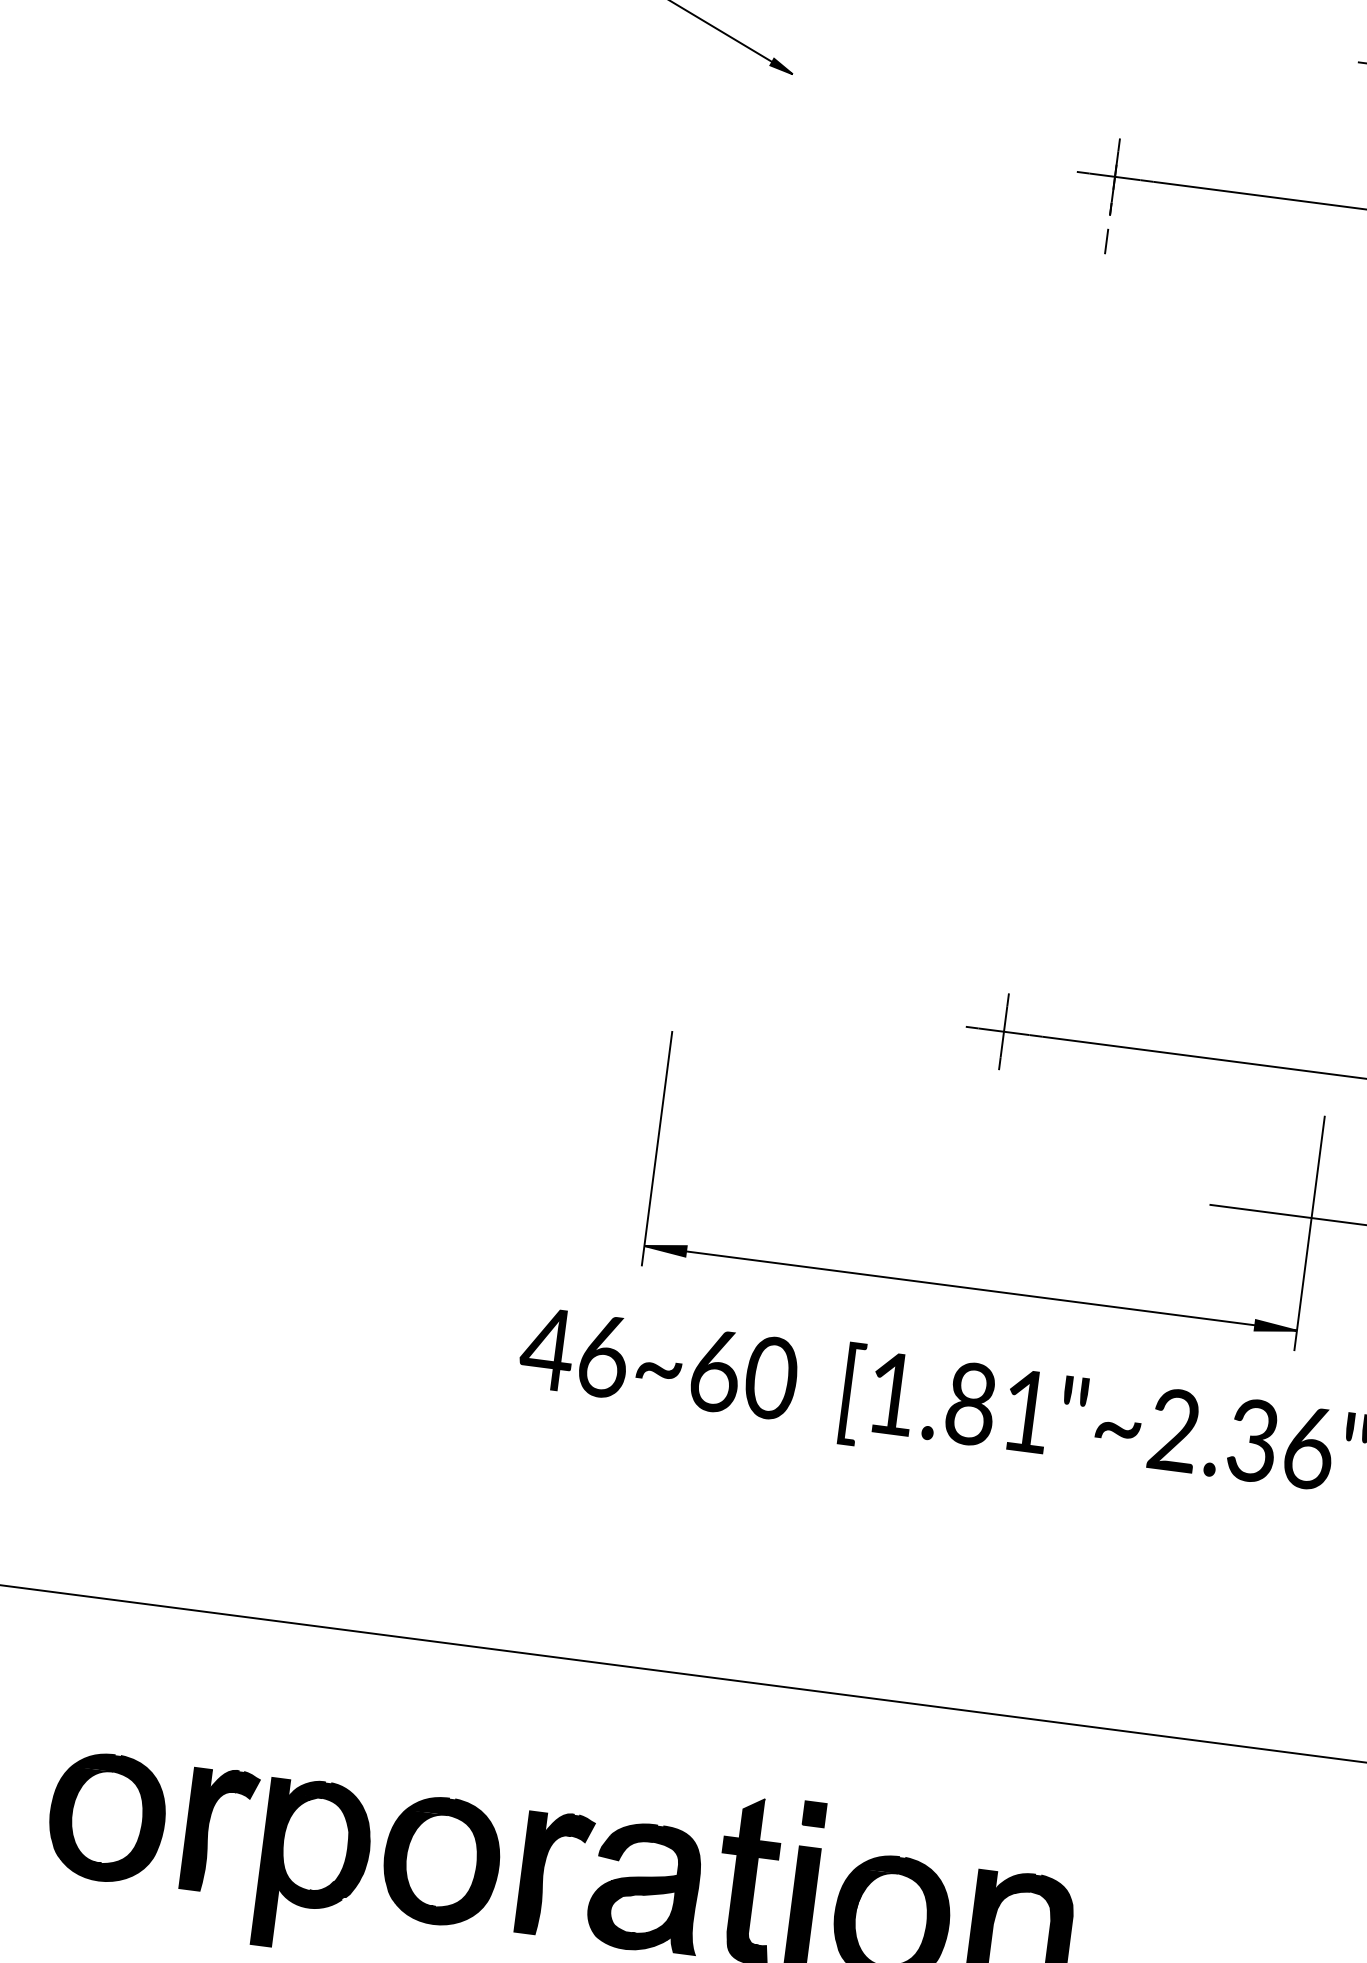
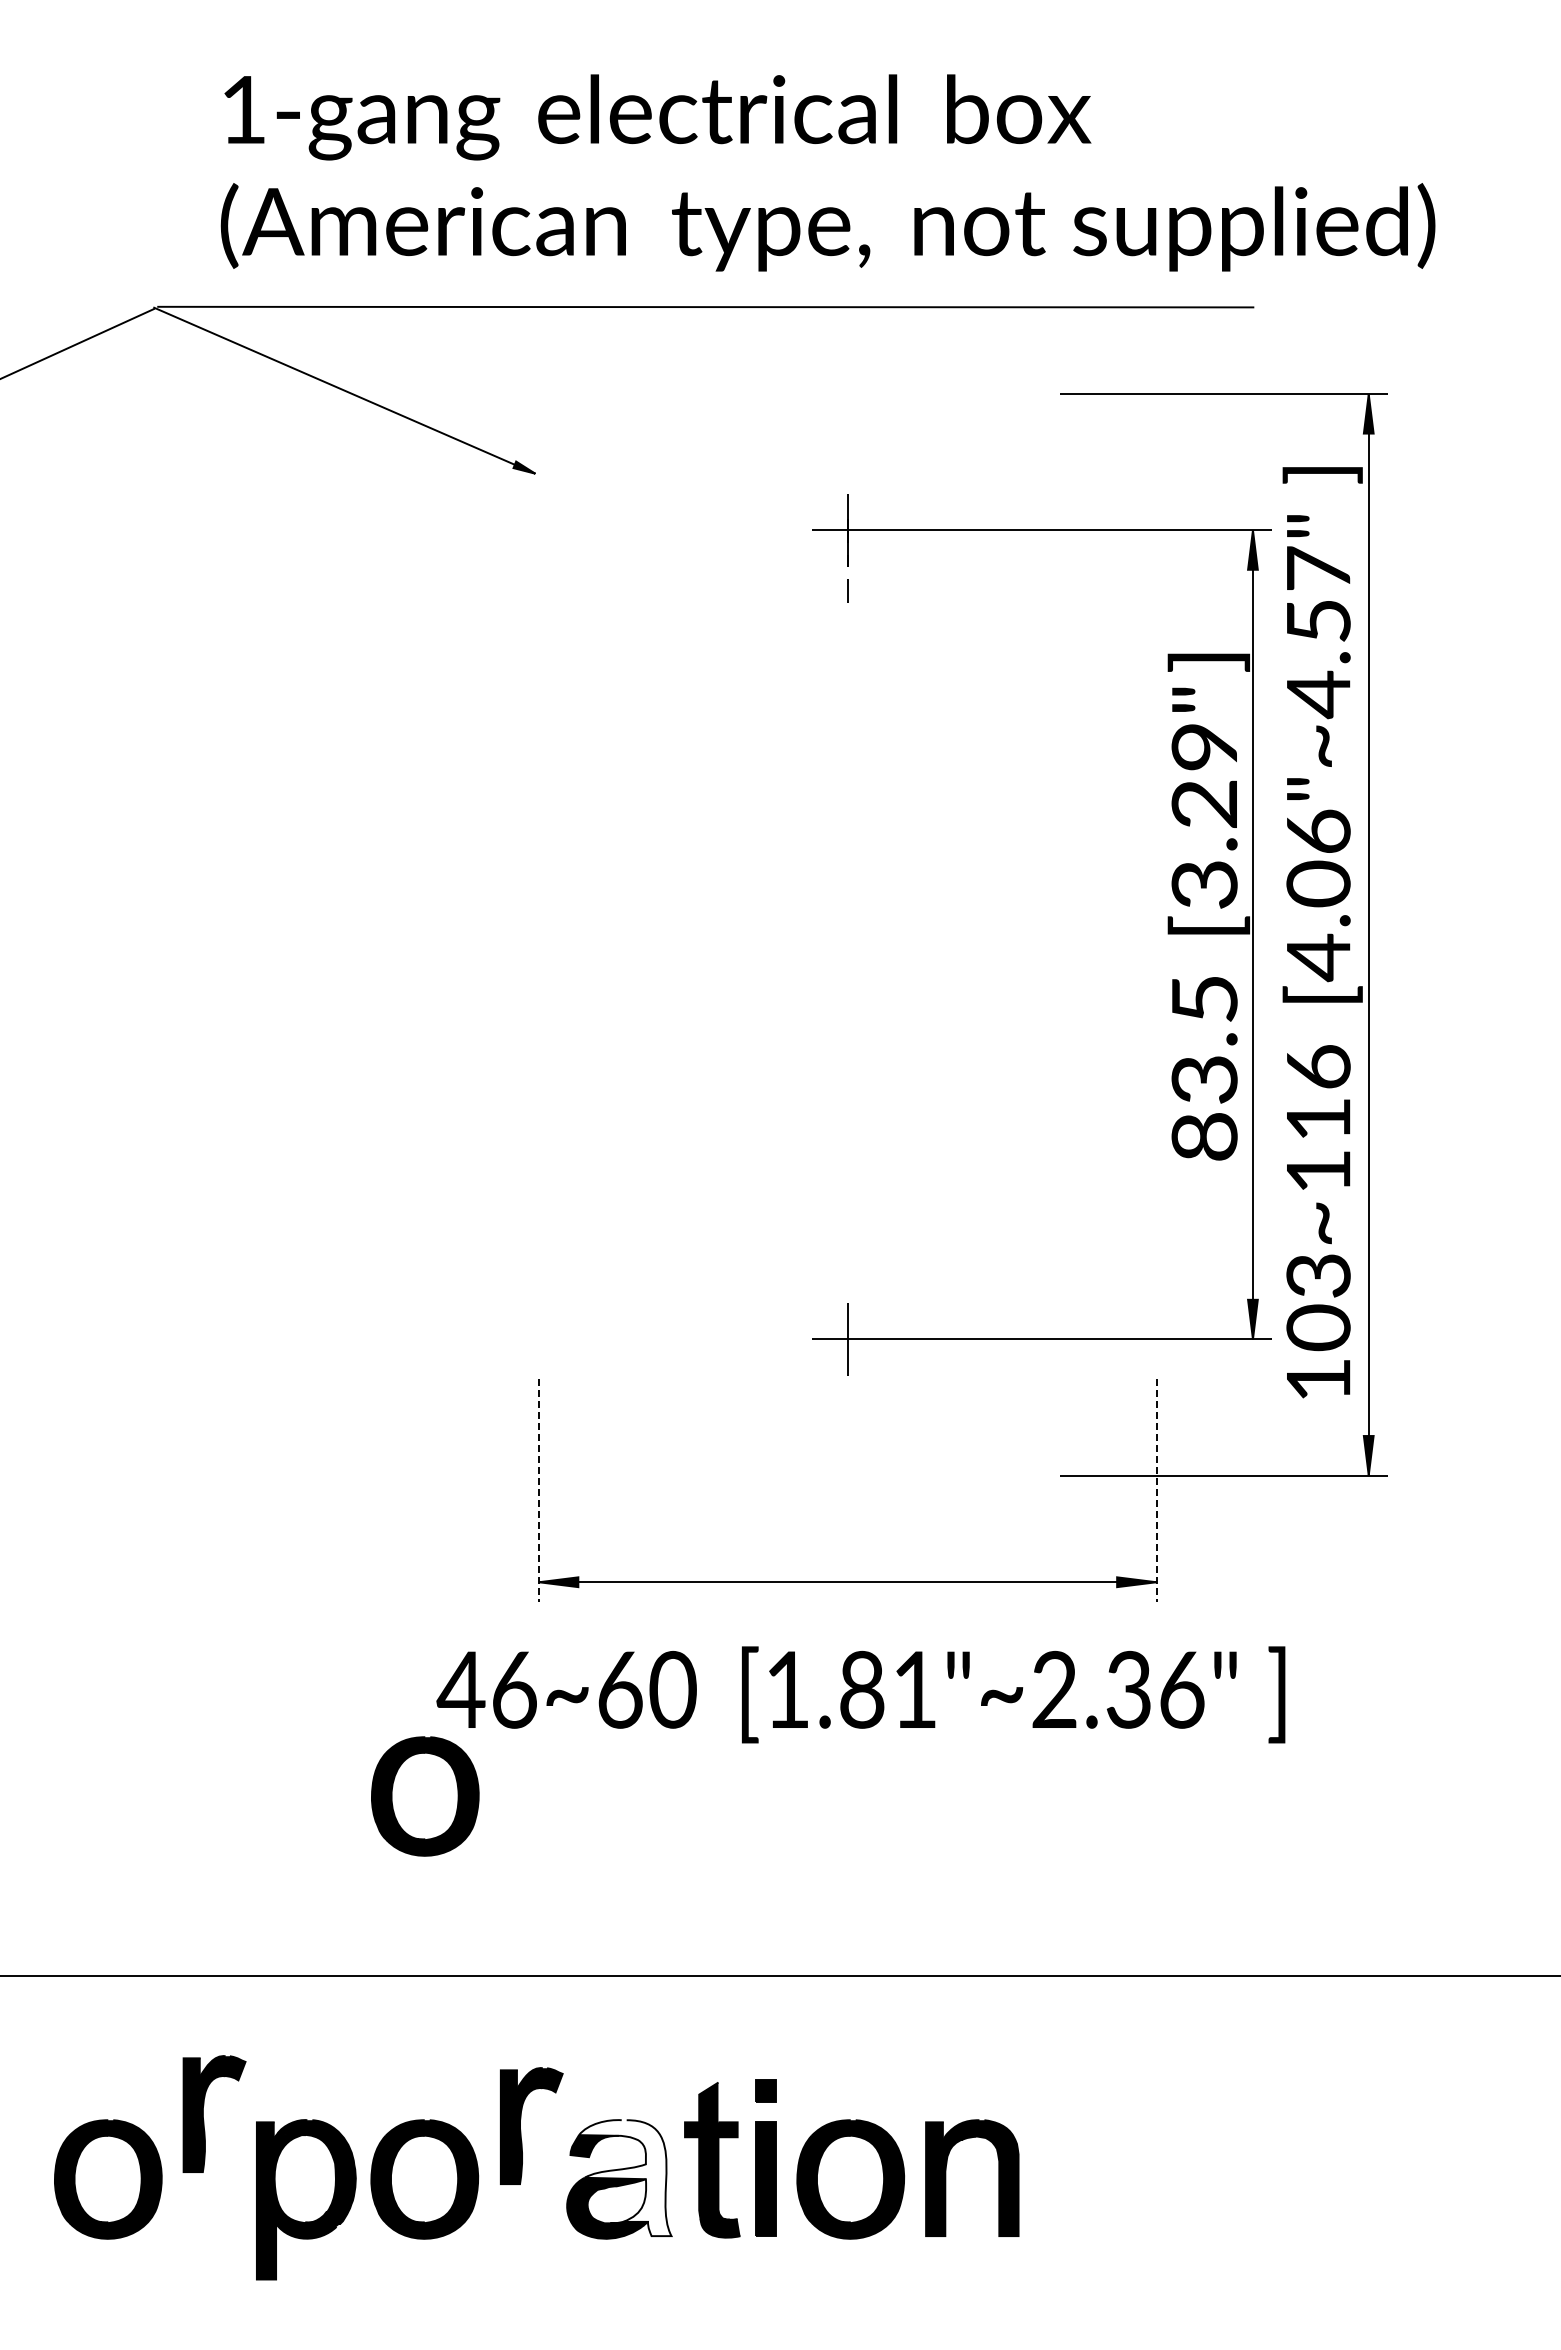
line: (656, 1148) -> (538, 1490), solid -> dashed
line: (1309, 1233) -> (1156, 1490), solid -> dashed
part: (495, 1456) -> (425, 1796), added
part: (208, 1828) -> (203, 2113), moved
part: (543, 1872) -> (520, 2125), moved
fill: (654, 1887) -> (625, 2178), removed

